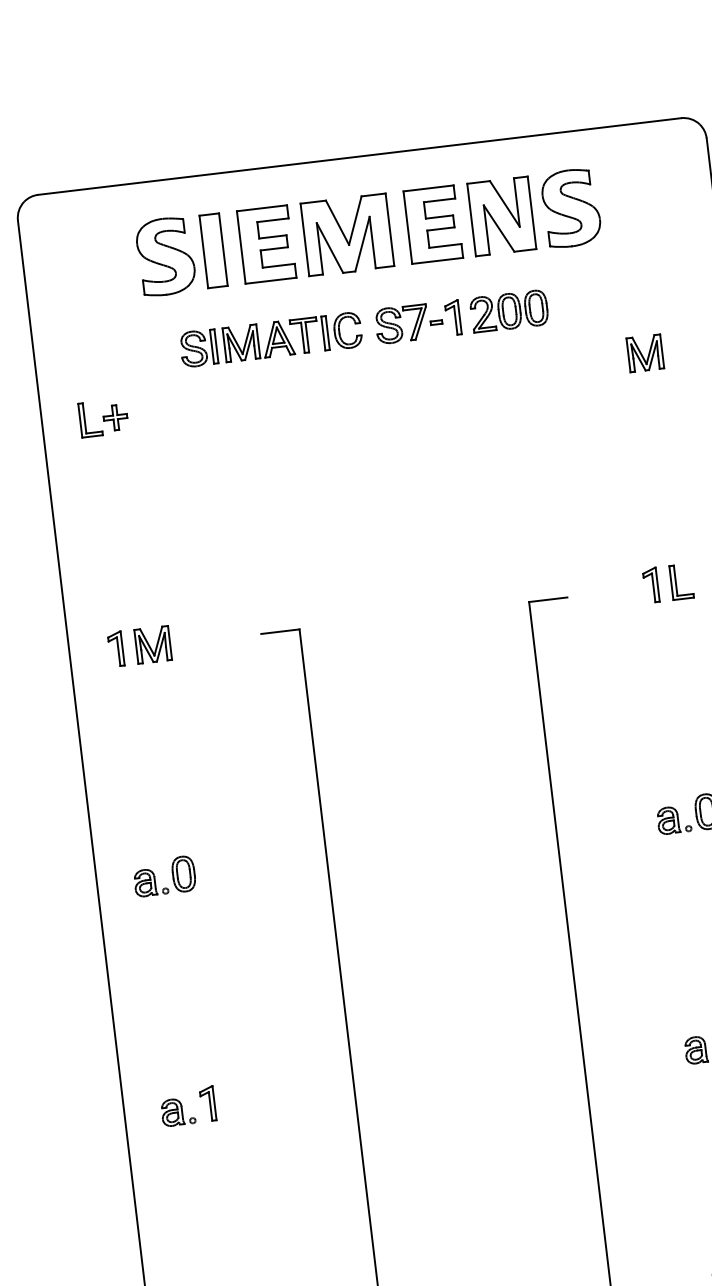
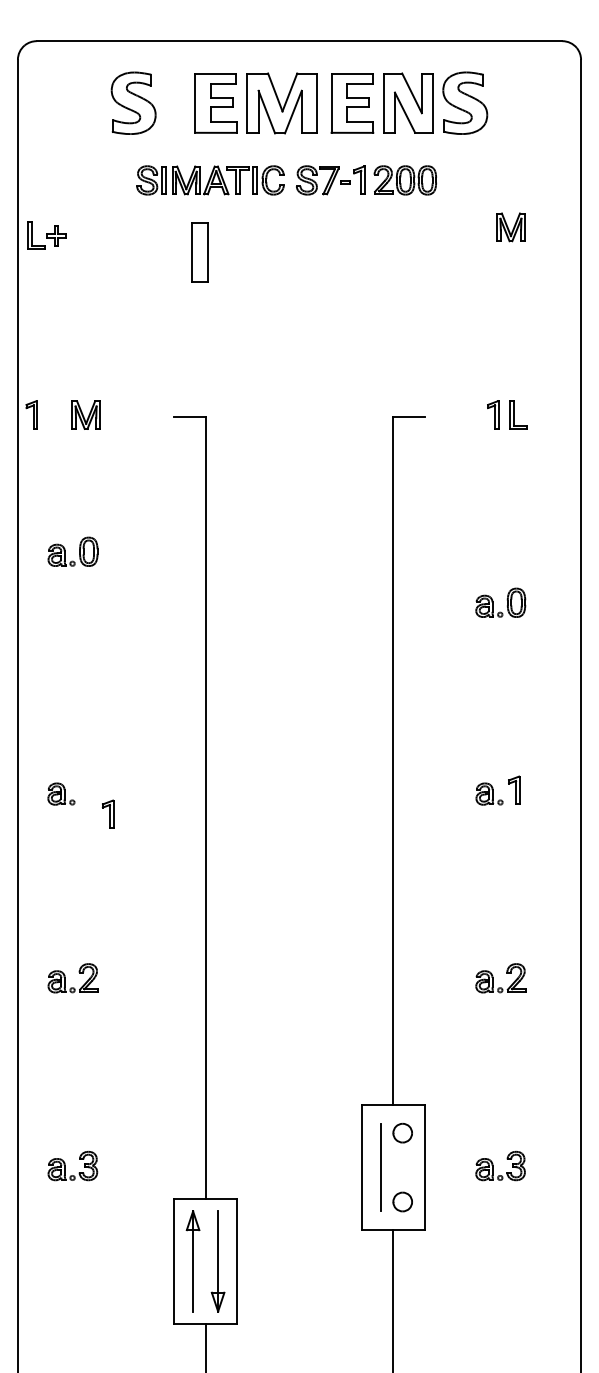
part: (213, 251) -> (199, 252), moved
part: (103, 418) -> (46, 235), moved
part: (115, 648) -> (31, 414), moved
part: (155, 877) -> (65, 551), moved
part: (207, 1102) -> (107, 813), moved

